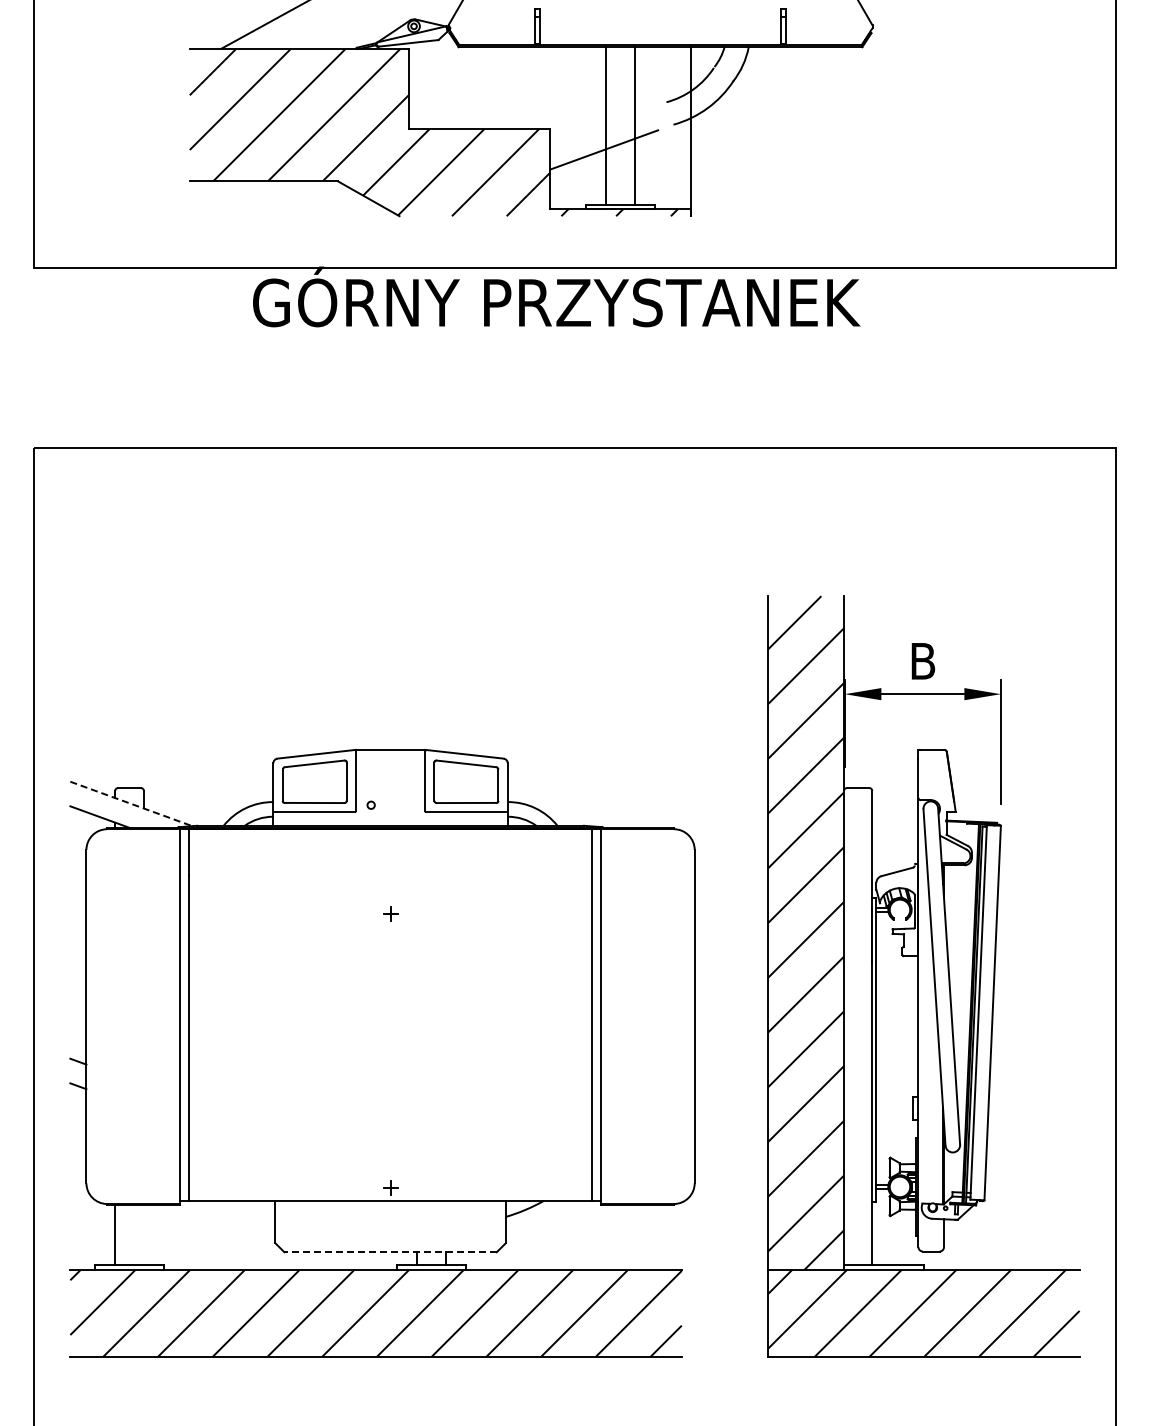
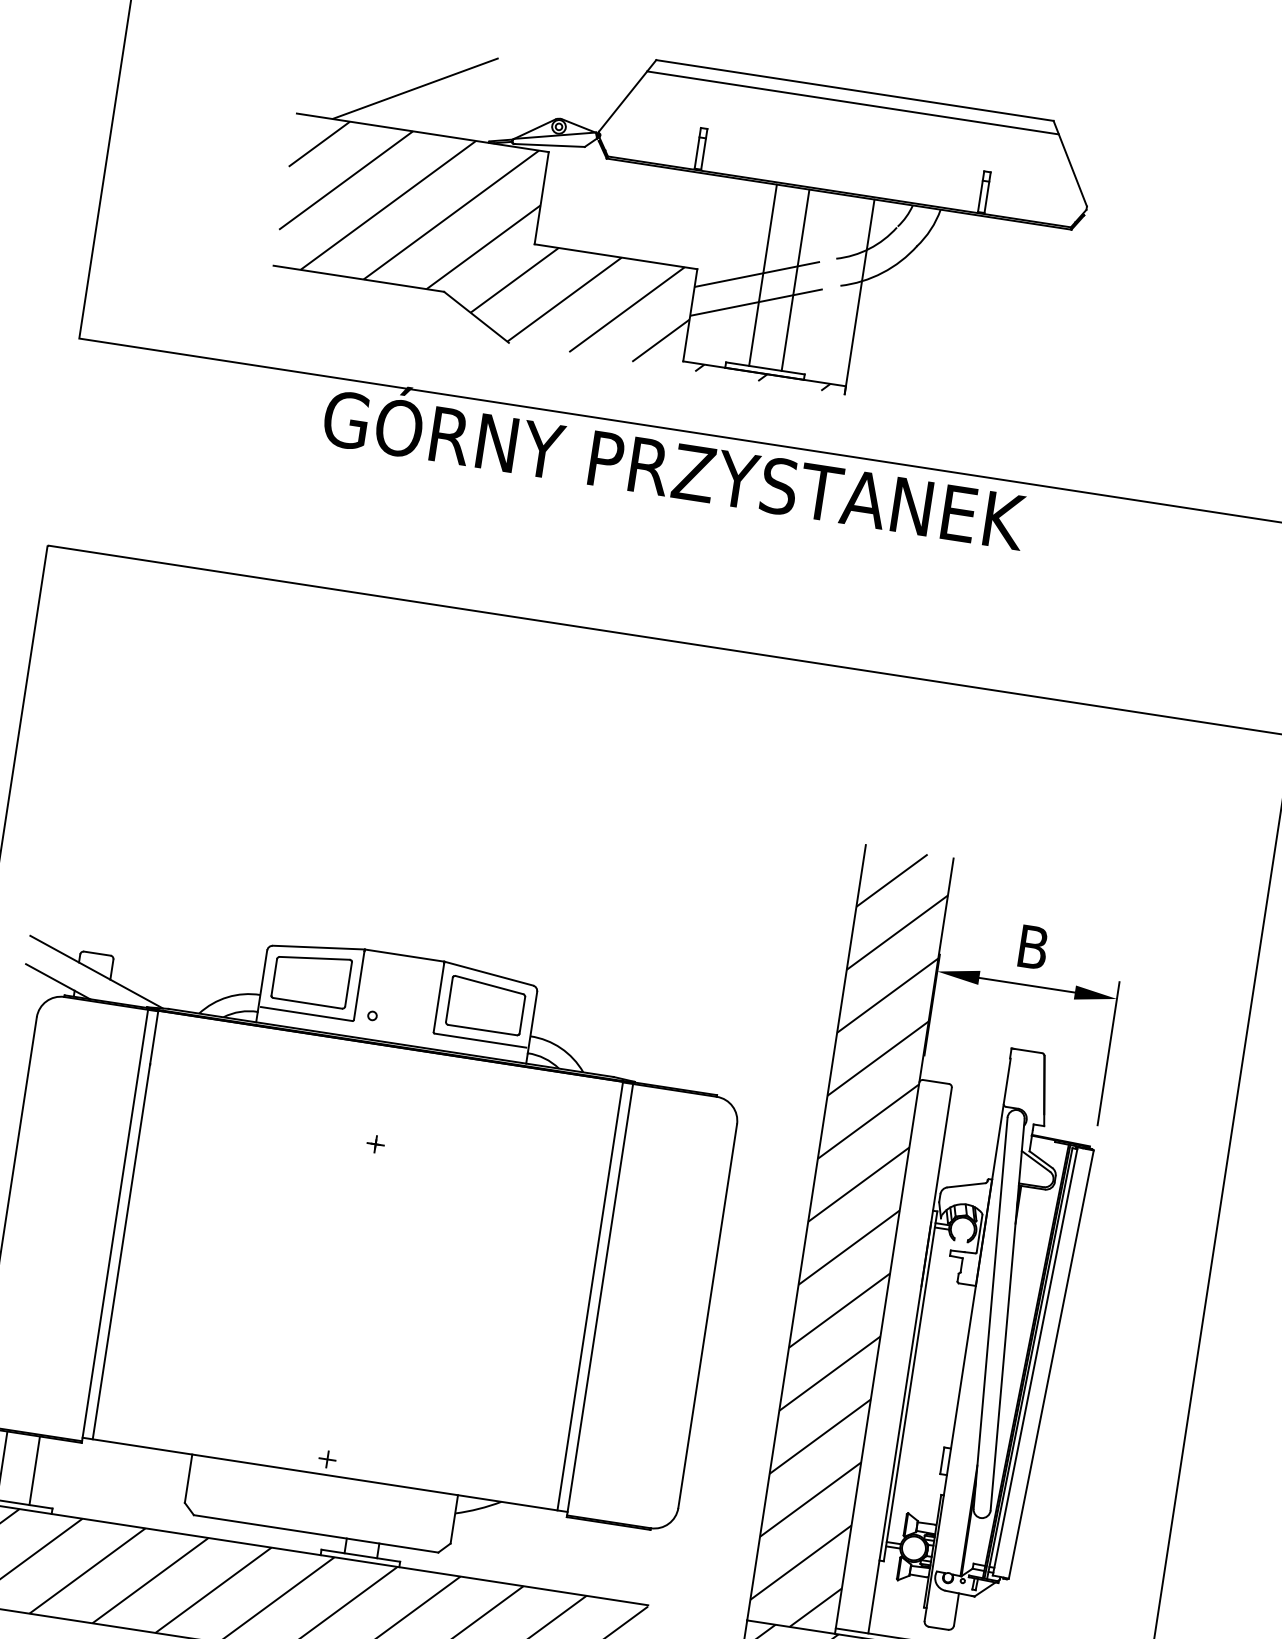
line: (601, 125) -> (757, 274), added
line: (131, 803) -> (96, 971), dashed -> solid
line: (143, 1235) -> (34, 1471), added
line: (390, 1252) -> (315, 1534), dashed -> solid

